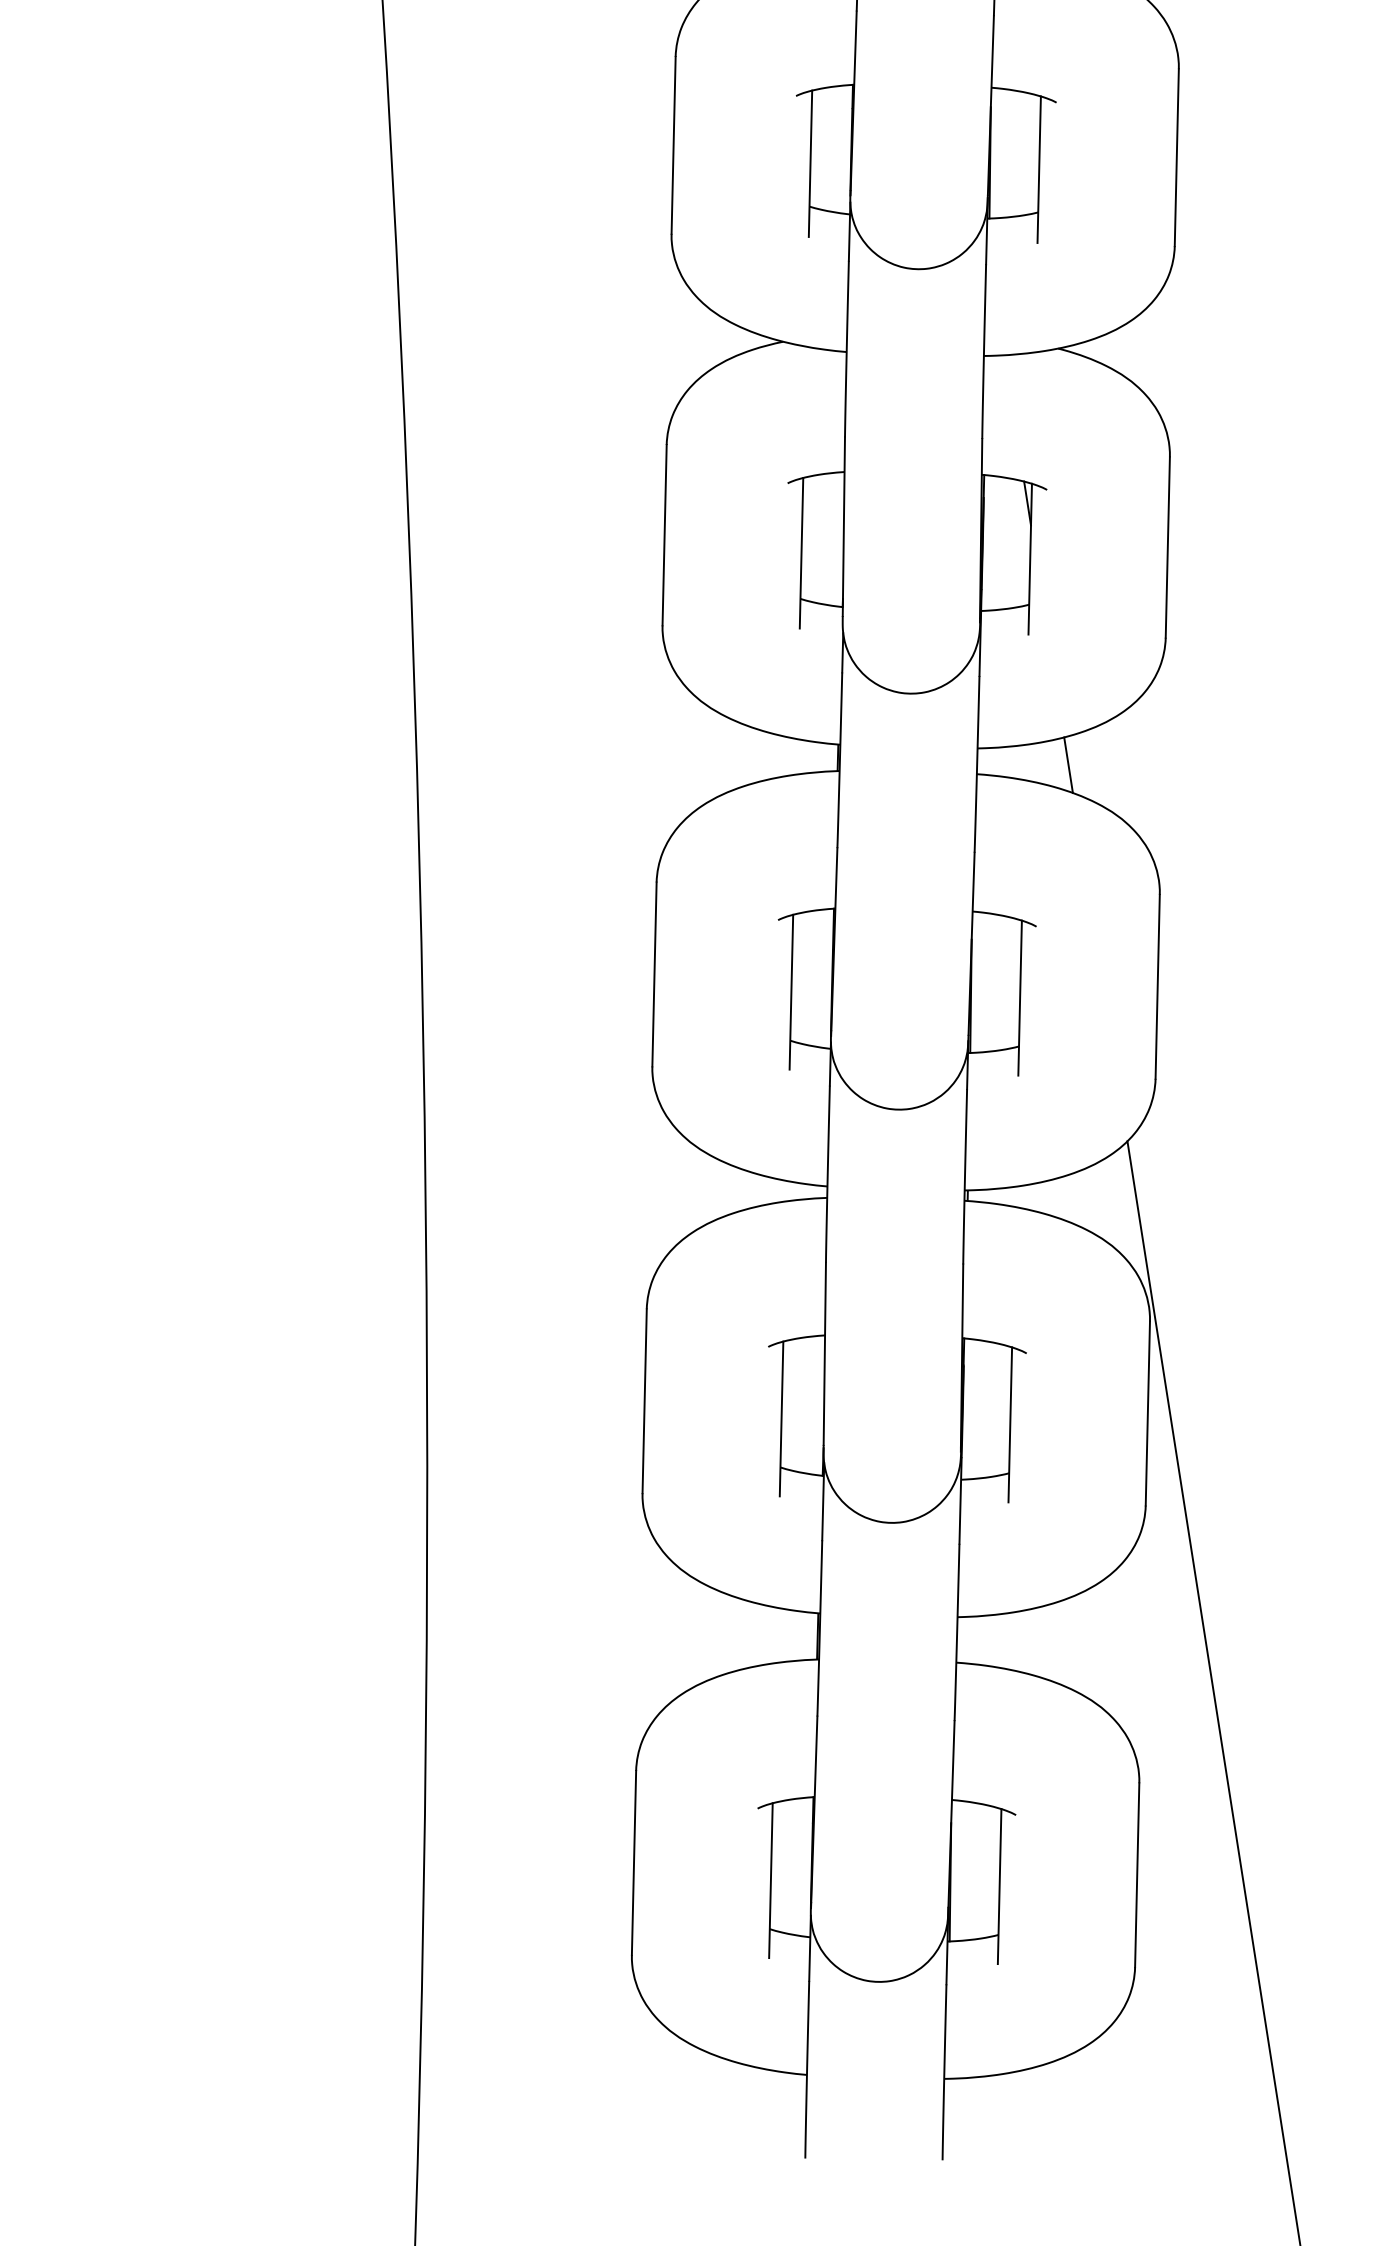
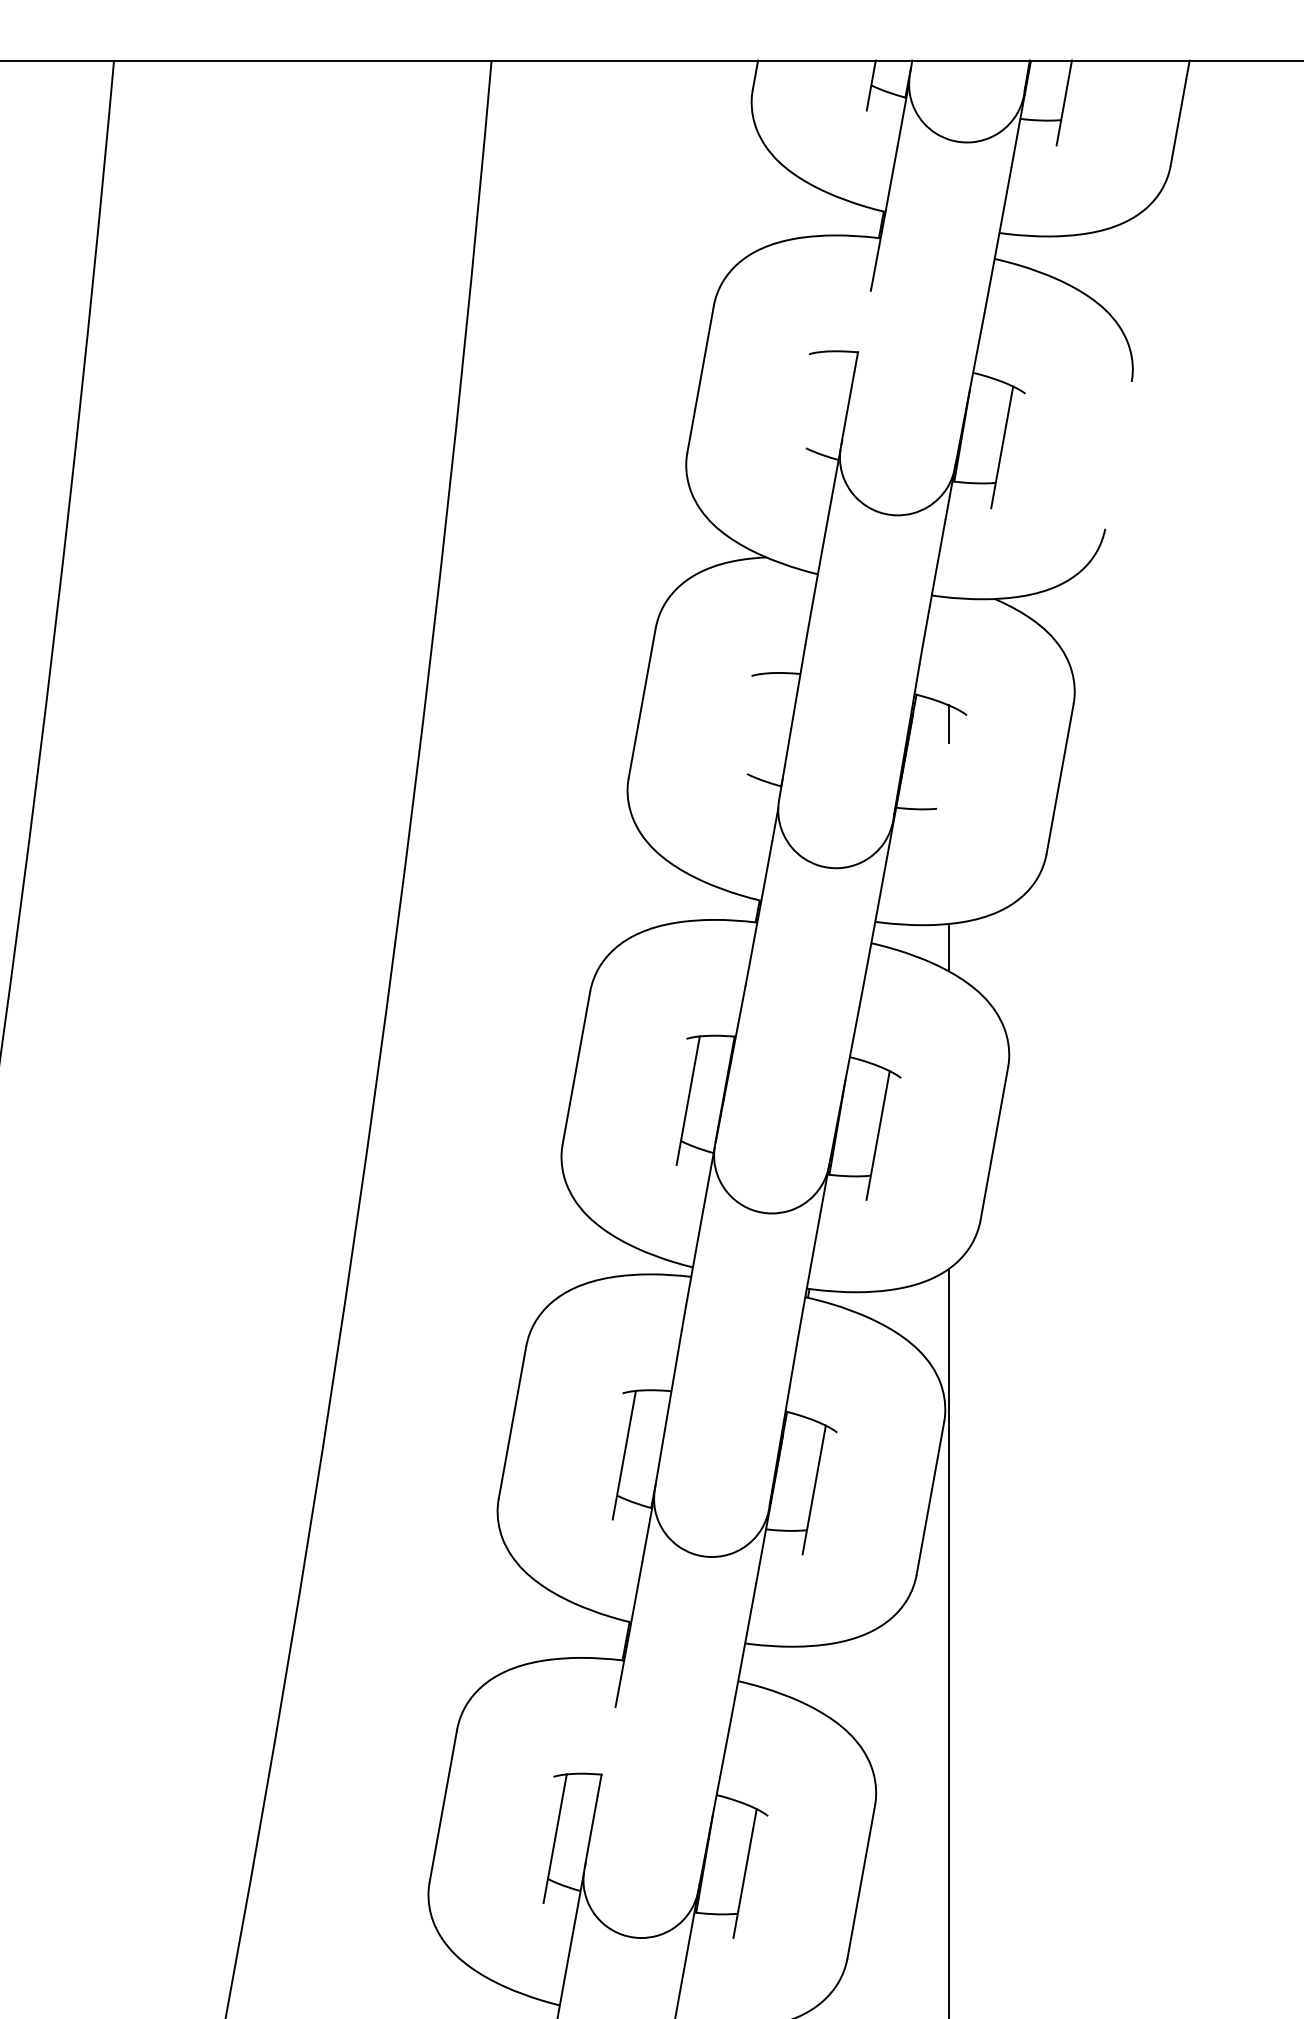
line: (853, 100) -> (856, 365), removed
line: (1176, 156) -> (1118, 454), removed
line: (810, 163) -> (812, 412), removed
line: (800, 552) -> (753, 735), removed
line: (1029, 558) -> (943, 770), removed
line: (814, 1808) -> (600, 1784), removed

